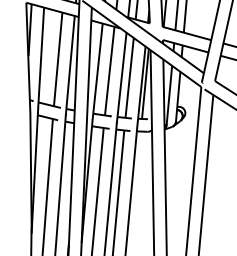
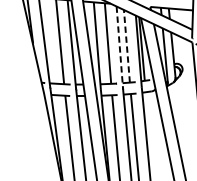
line: (129, 77) -> (126, 45), solid -> dashed
line: (121, 78) -> (119, 48), solid -> dashed

